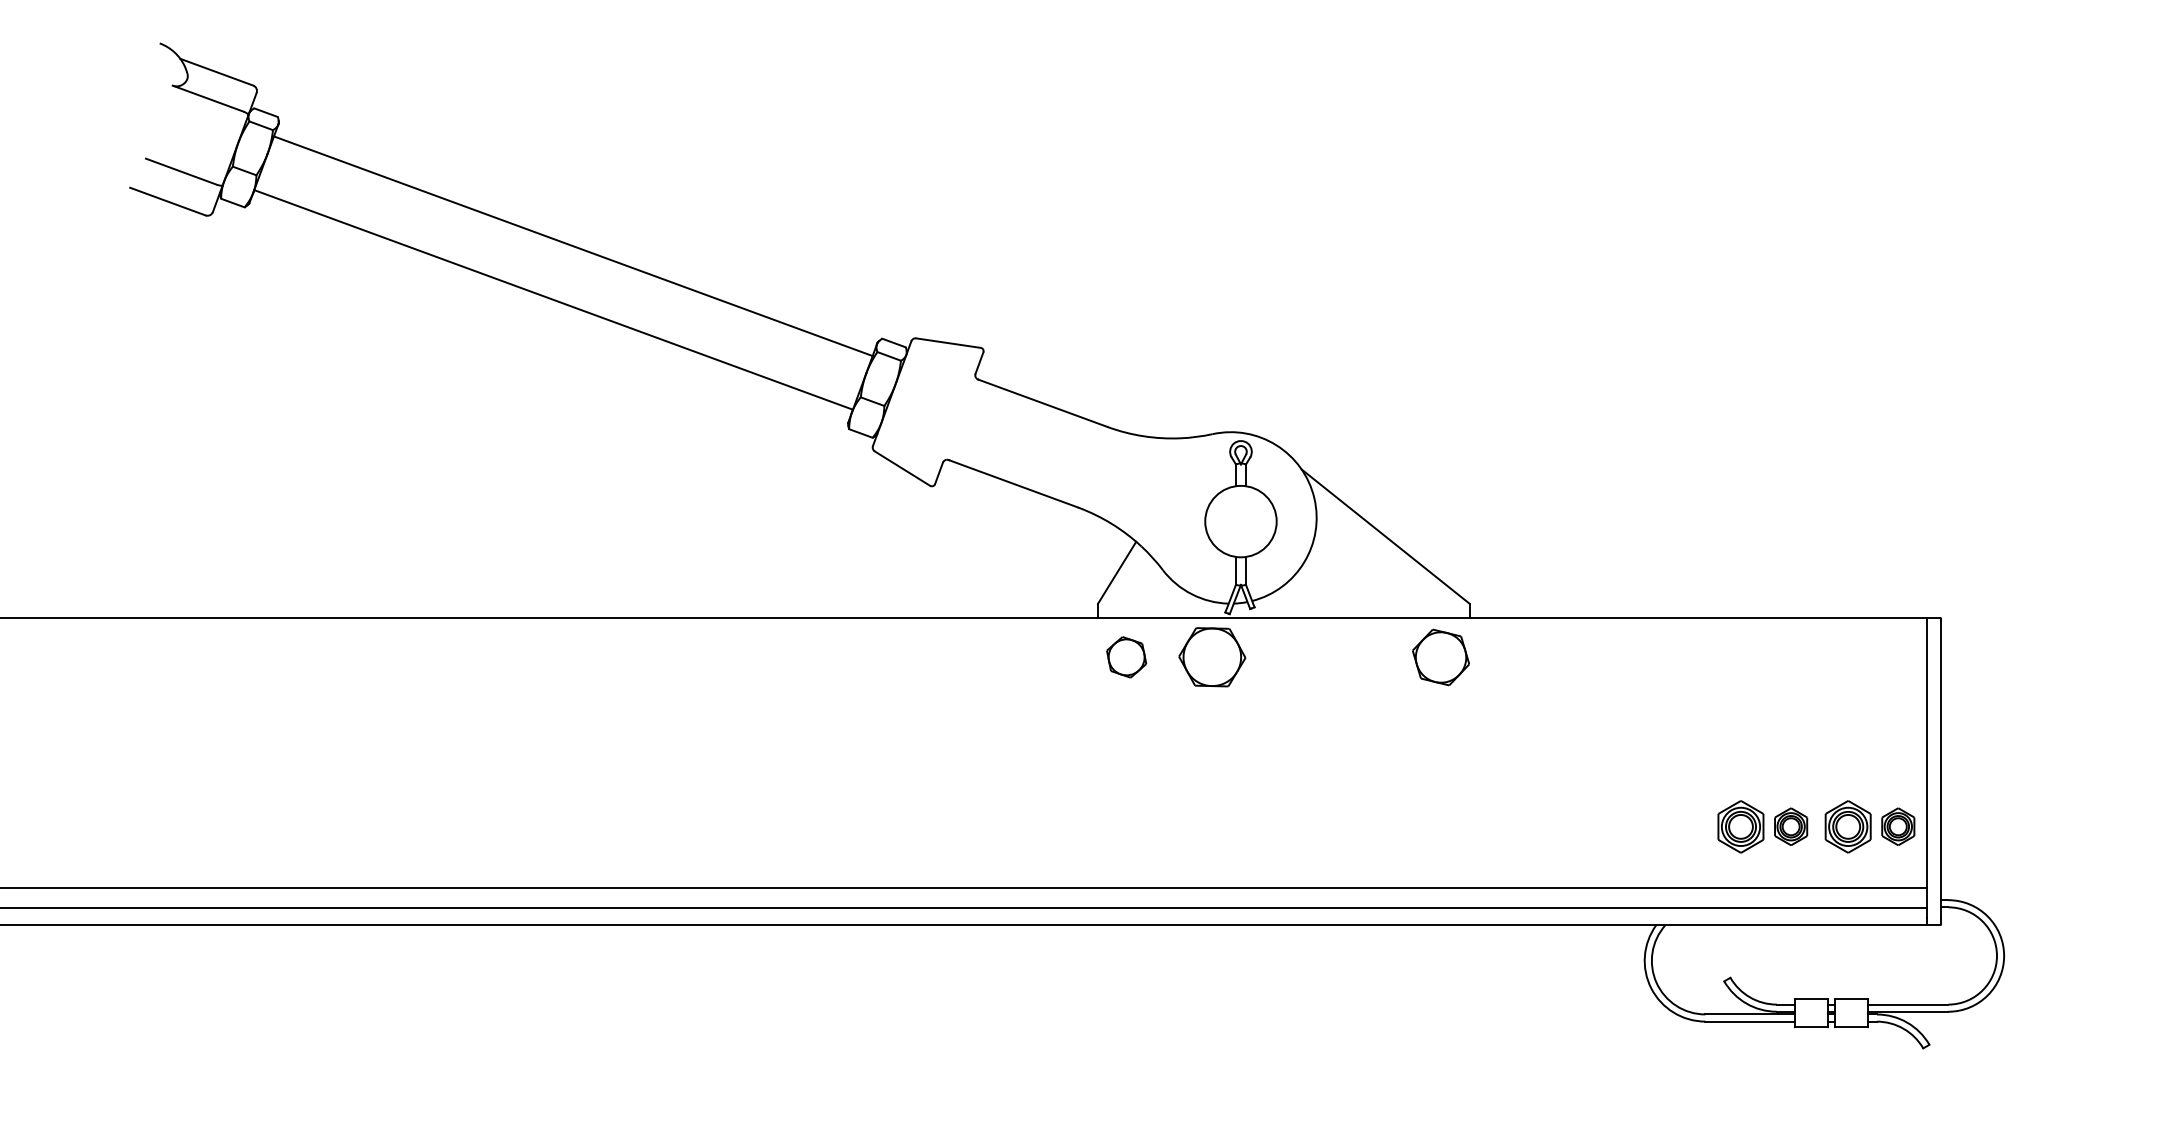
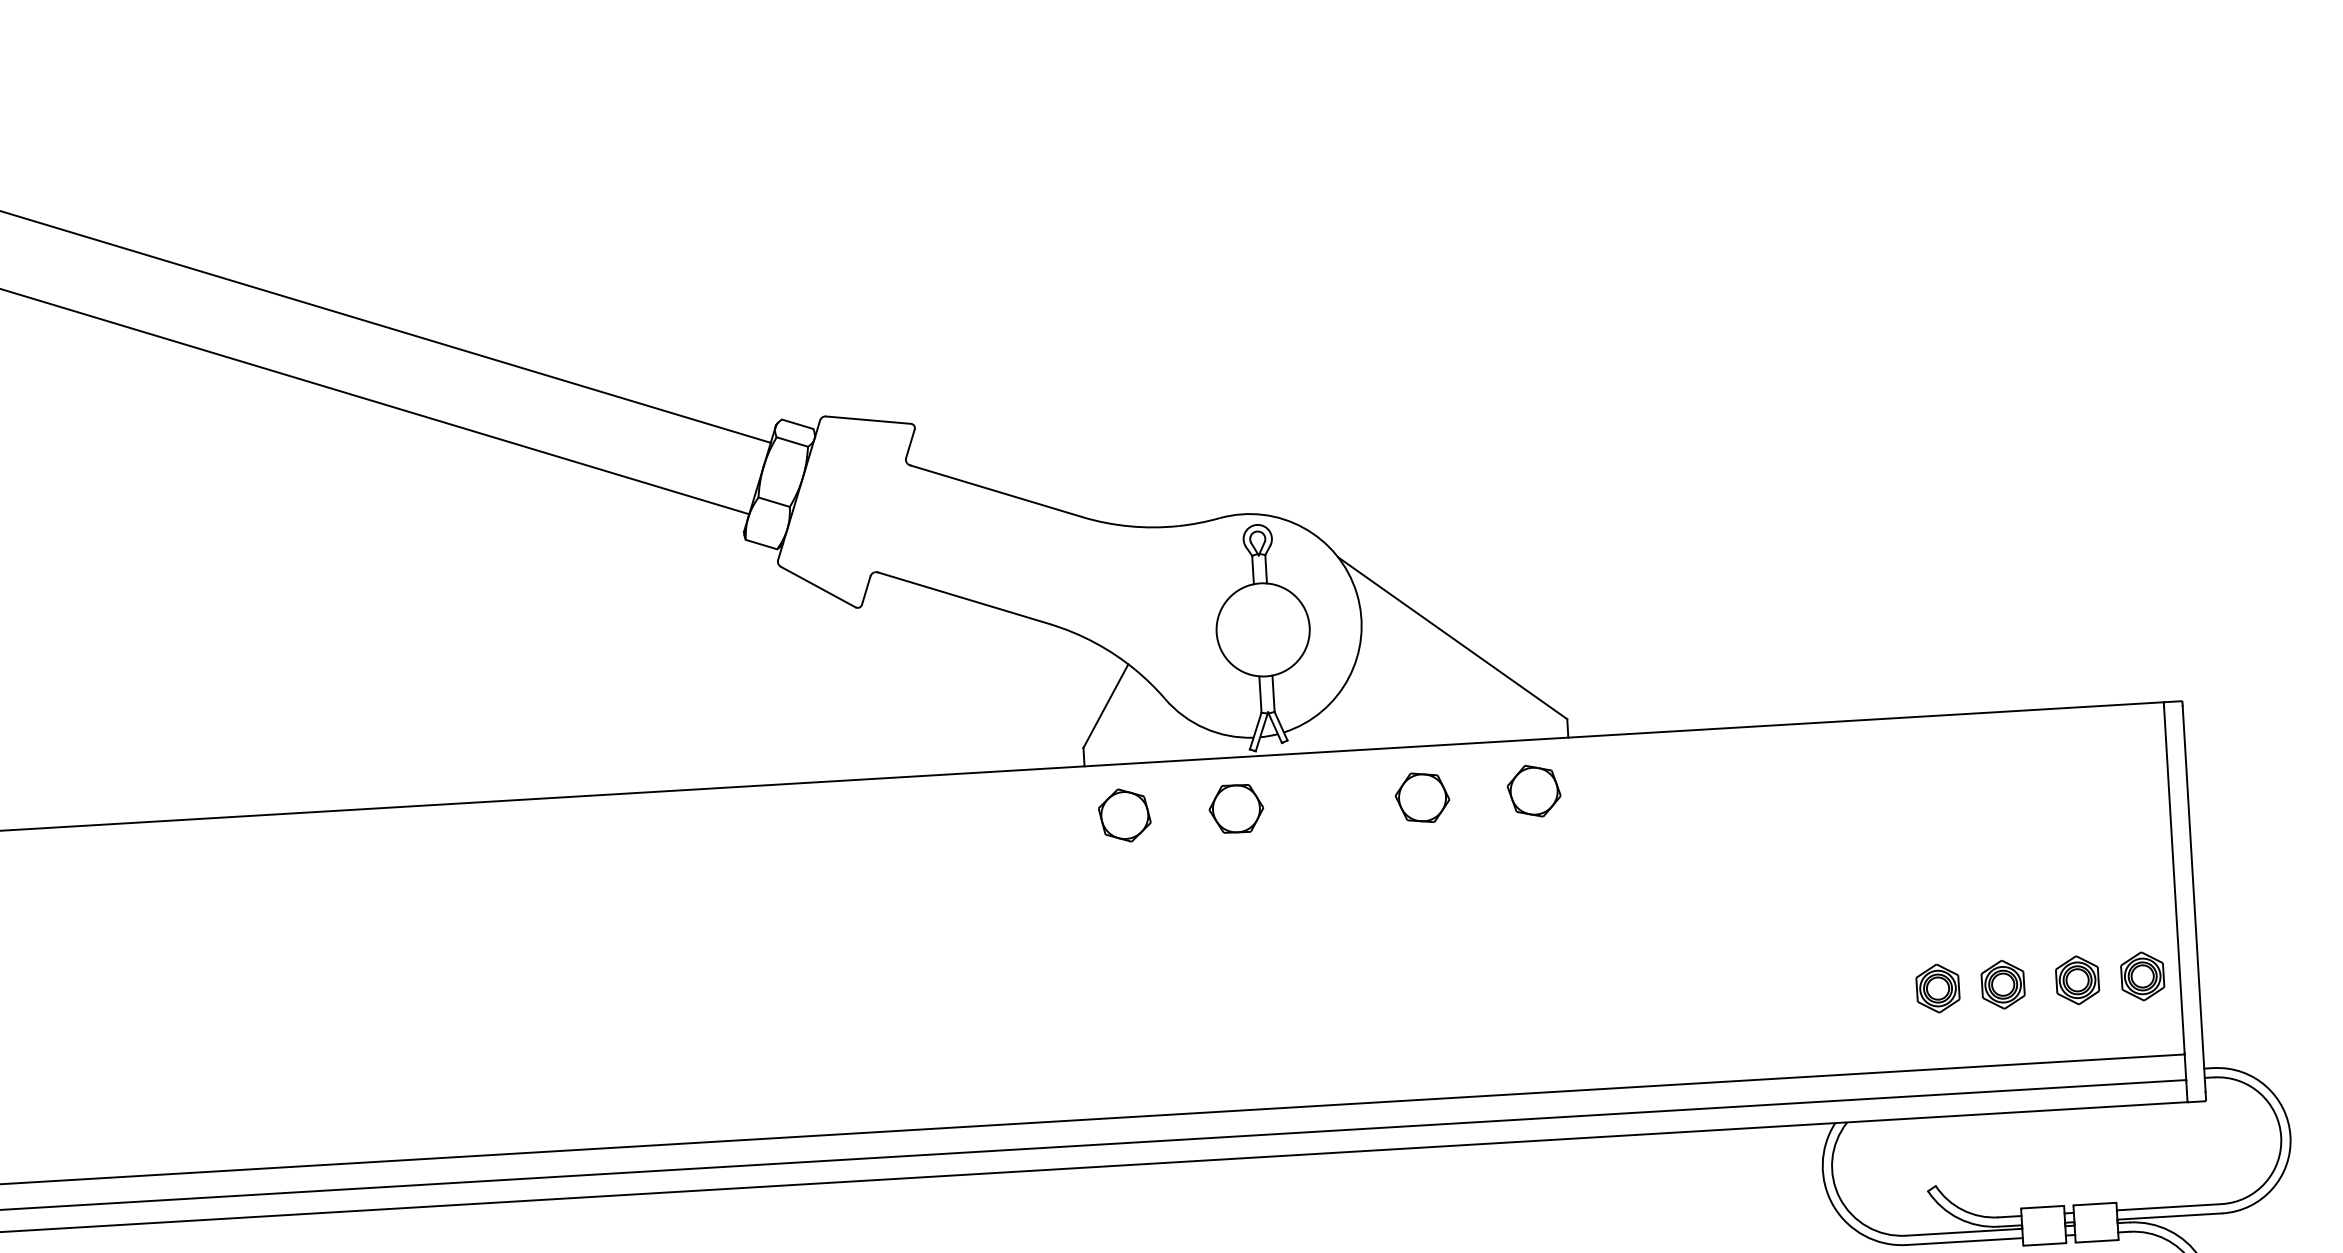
part: (1440, 656) -> (1533, 790), size x0.71
part: (1212, 657) -> (1236, 809), size x0.62
part: (1355, 657) -> (1422, 798), added
part: (1741, 826) -> (1938, 988), size x0.71
part: (1848, 826) -> (2077, 979), size x0.71

